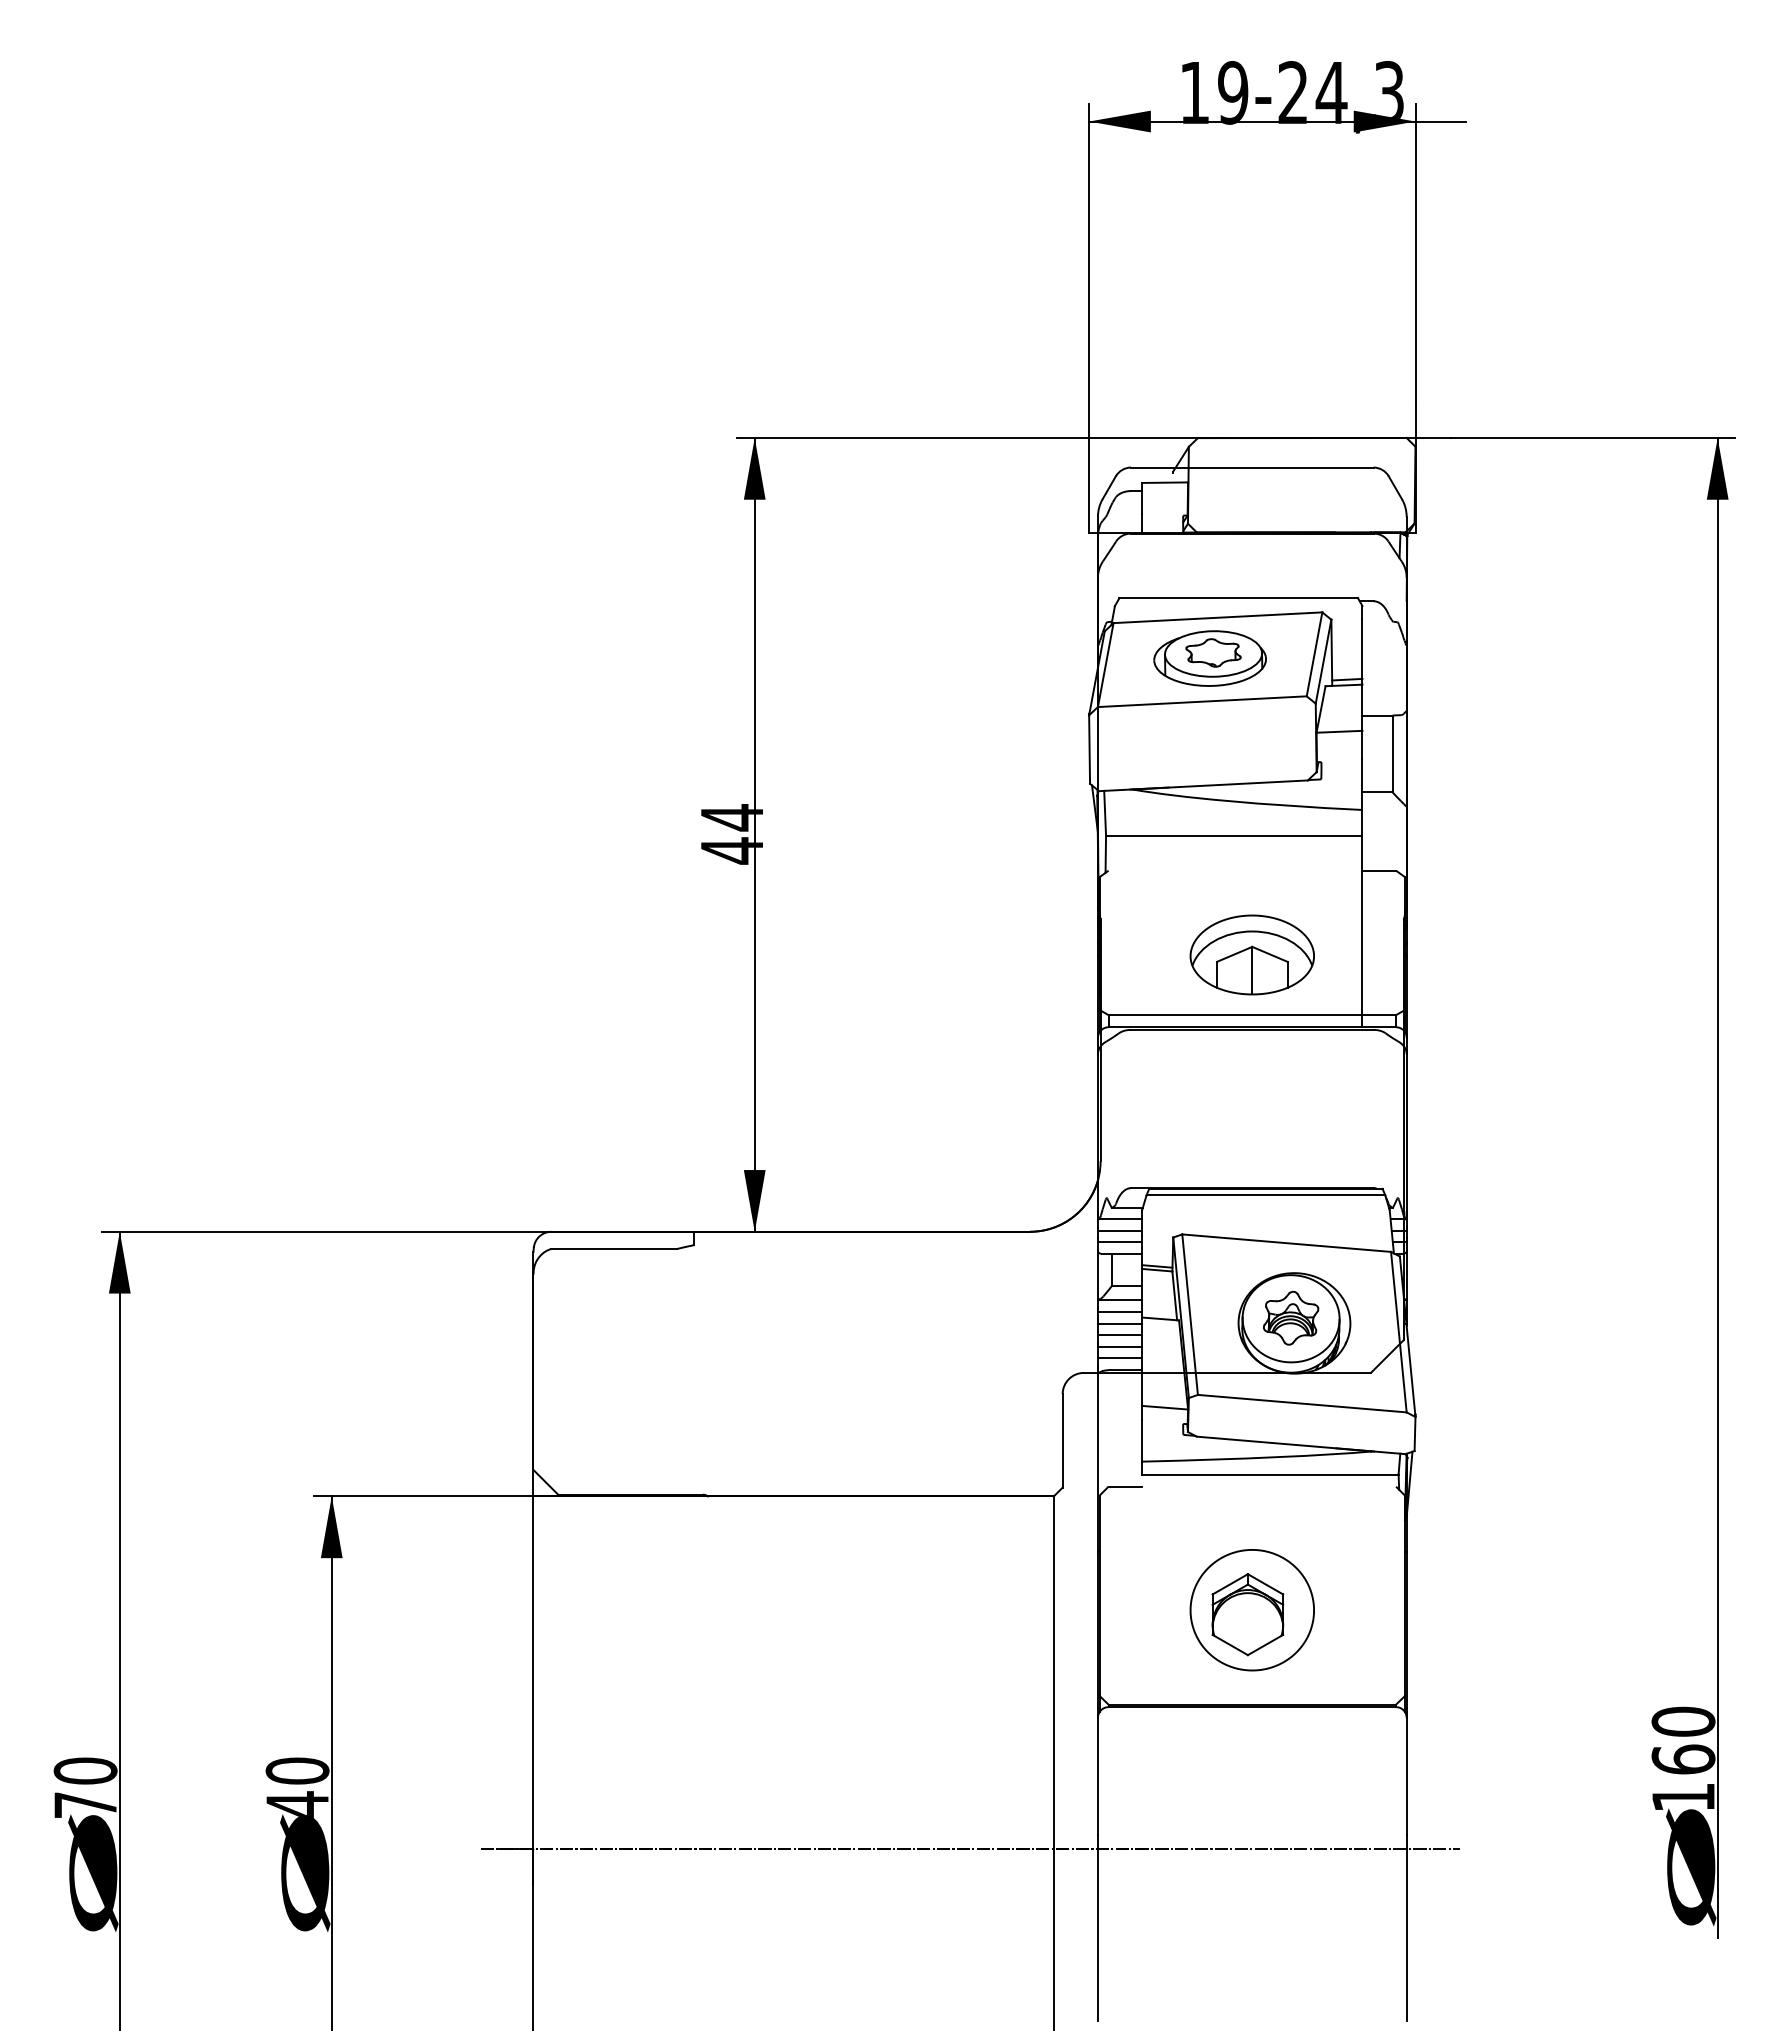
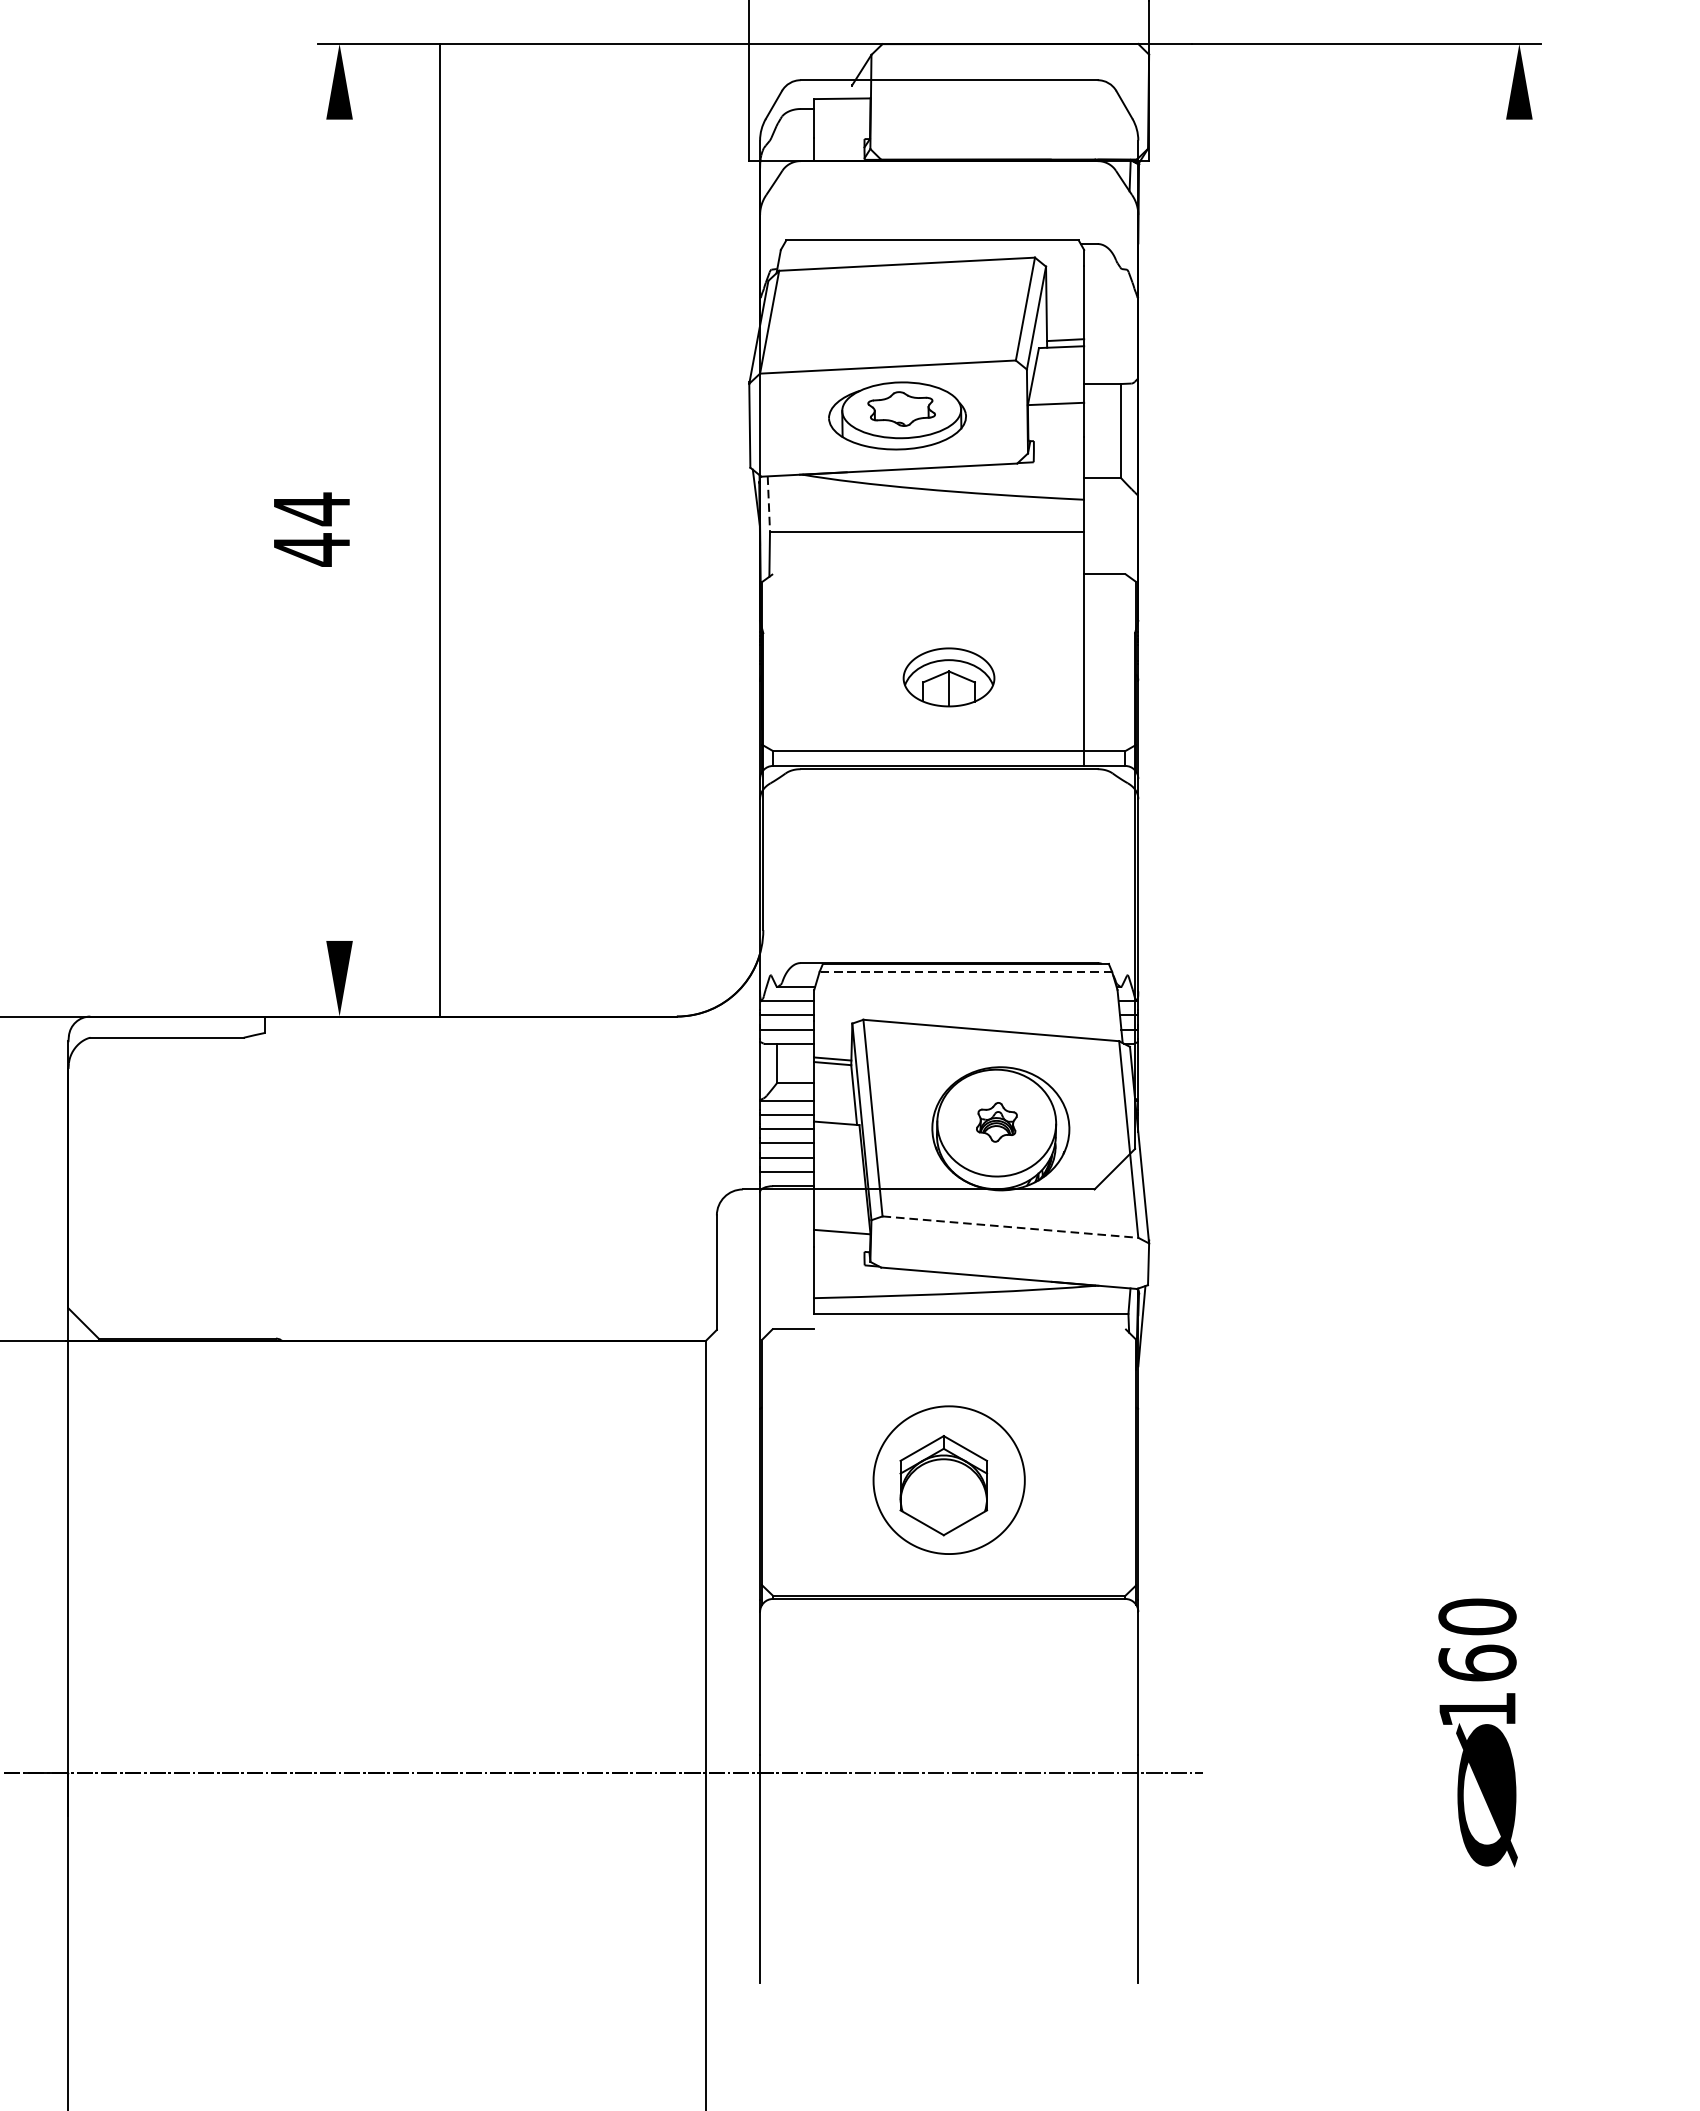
part: (1209, 658) -> (896, 415), moved
line: (1105, 813) -> (769, 504), solid -> dashed
line: (754, 834) -> (439, 529), moved
part: (1251, 954) -> (948, 676), size x0.6
line: (1717, 1187) -> (1519, 962), removed
line: (1265, 1195) -> (965, 972), solid -> dashed
part: (1291, 1317) -> (997, 1121), size x0.6
line: (1302, 1403) -> (1010, 1226), solid -> dashed

